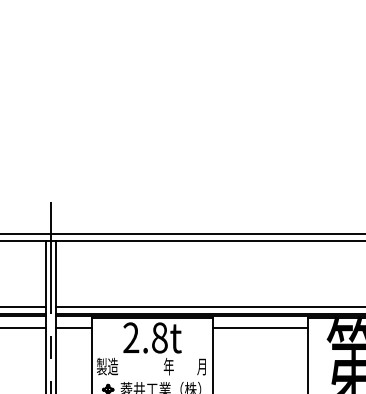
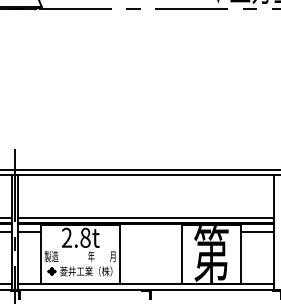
line: (259, 328) -> (150, 231), removed

